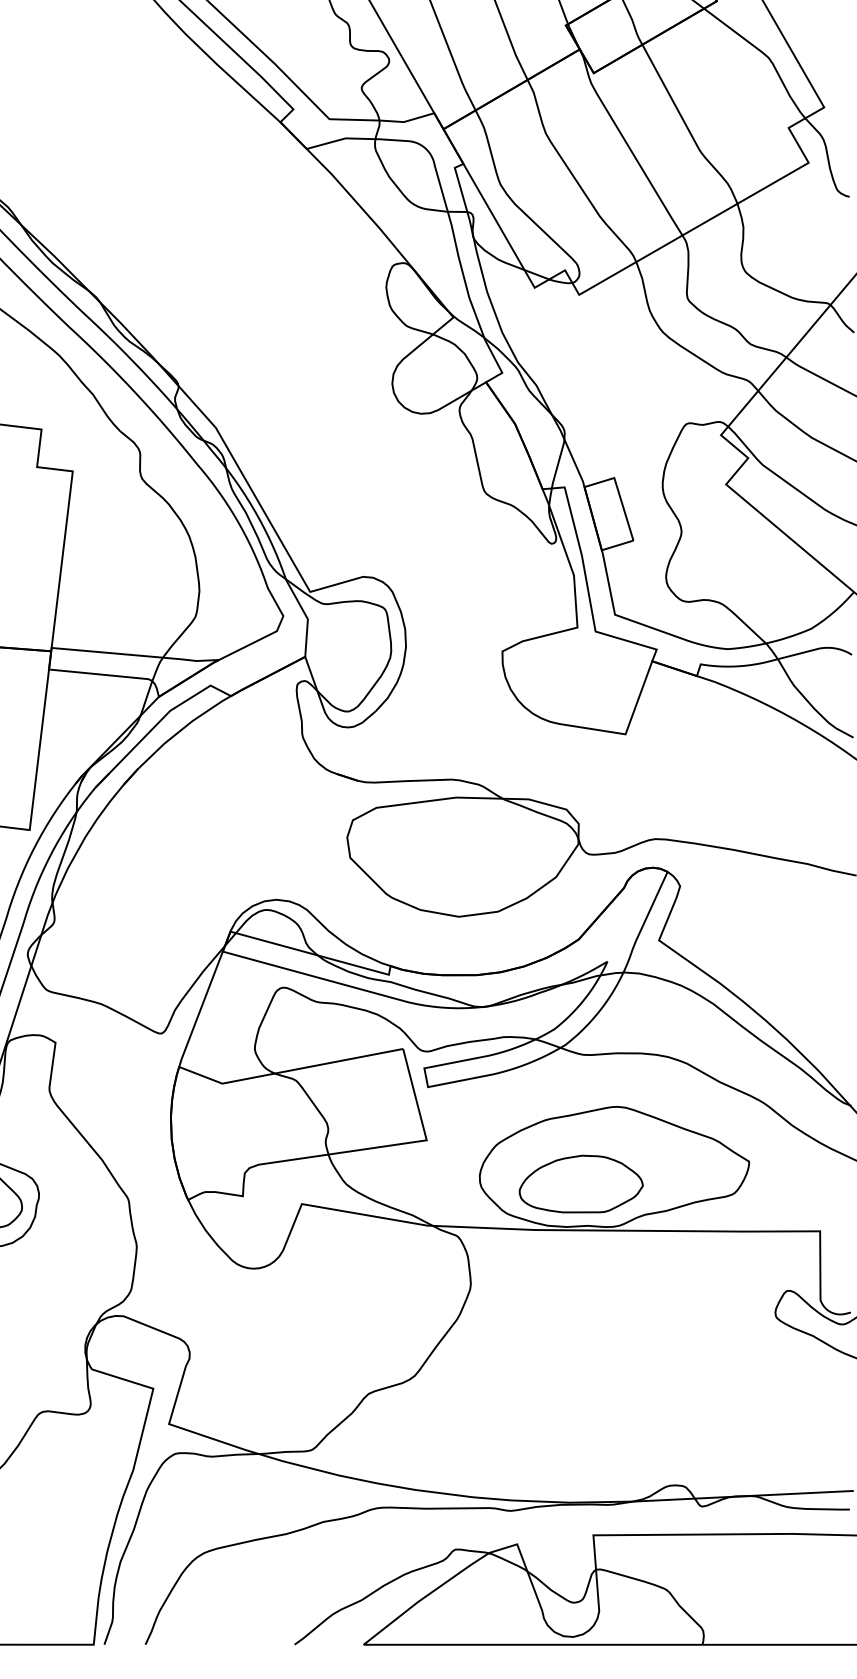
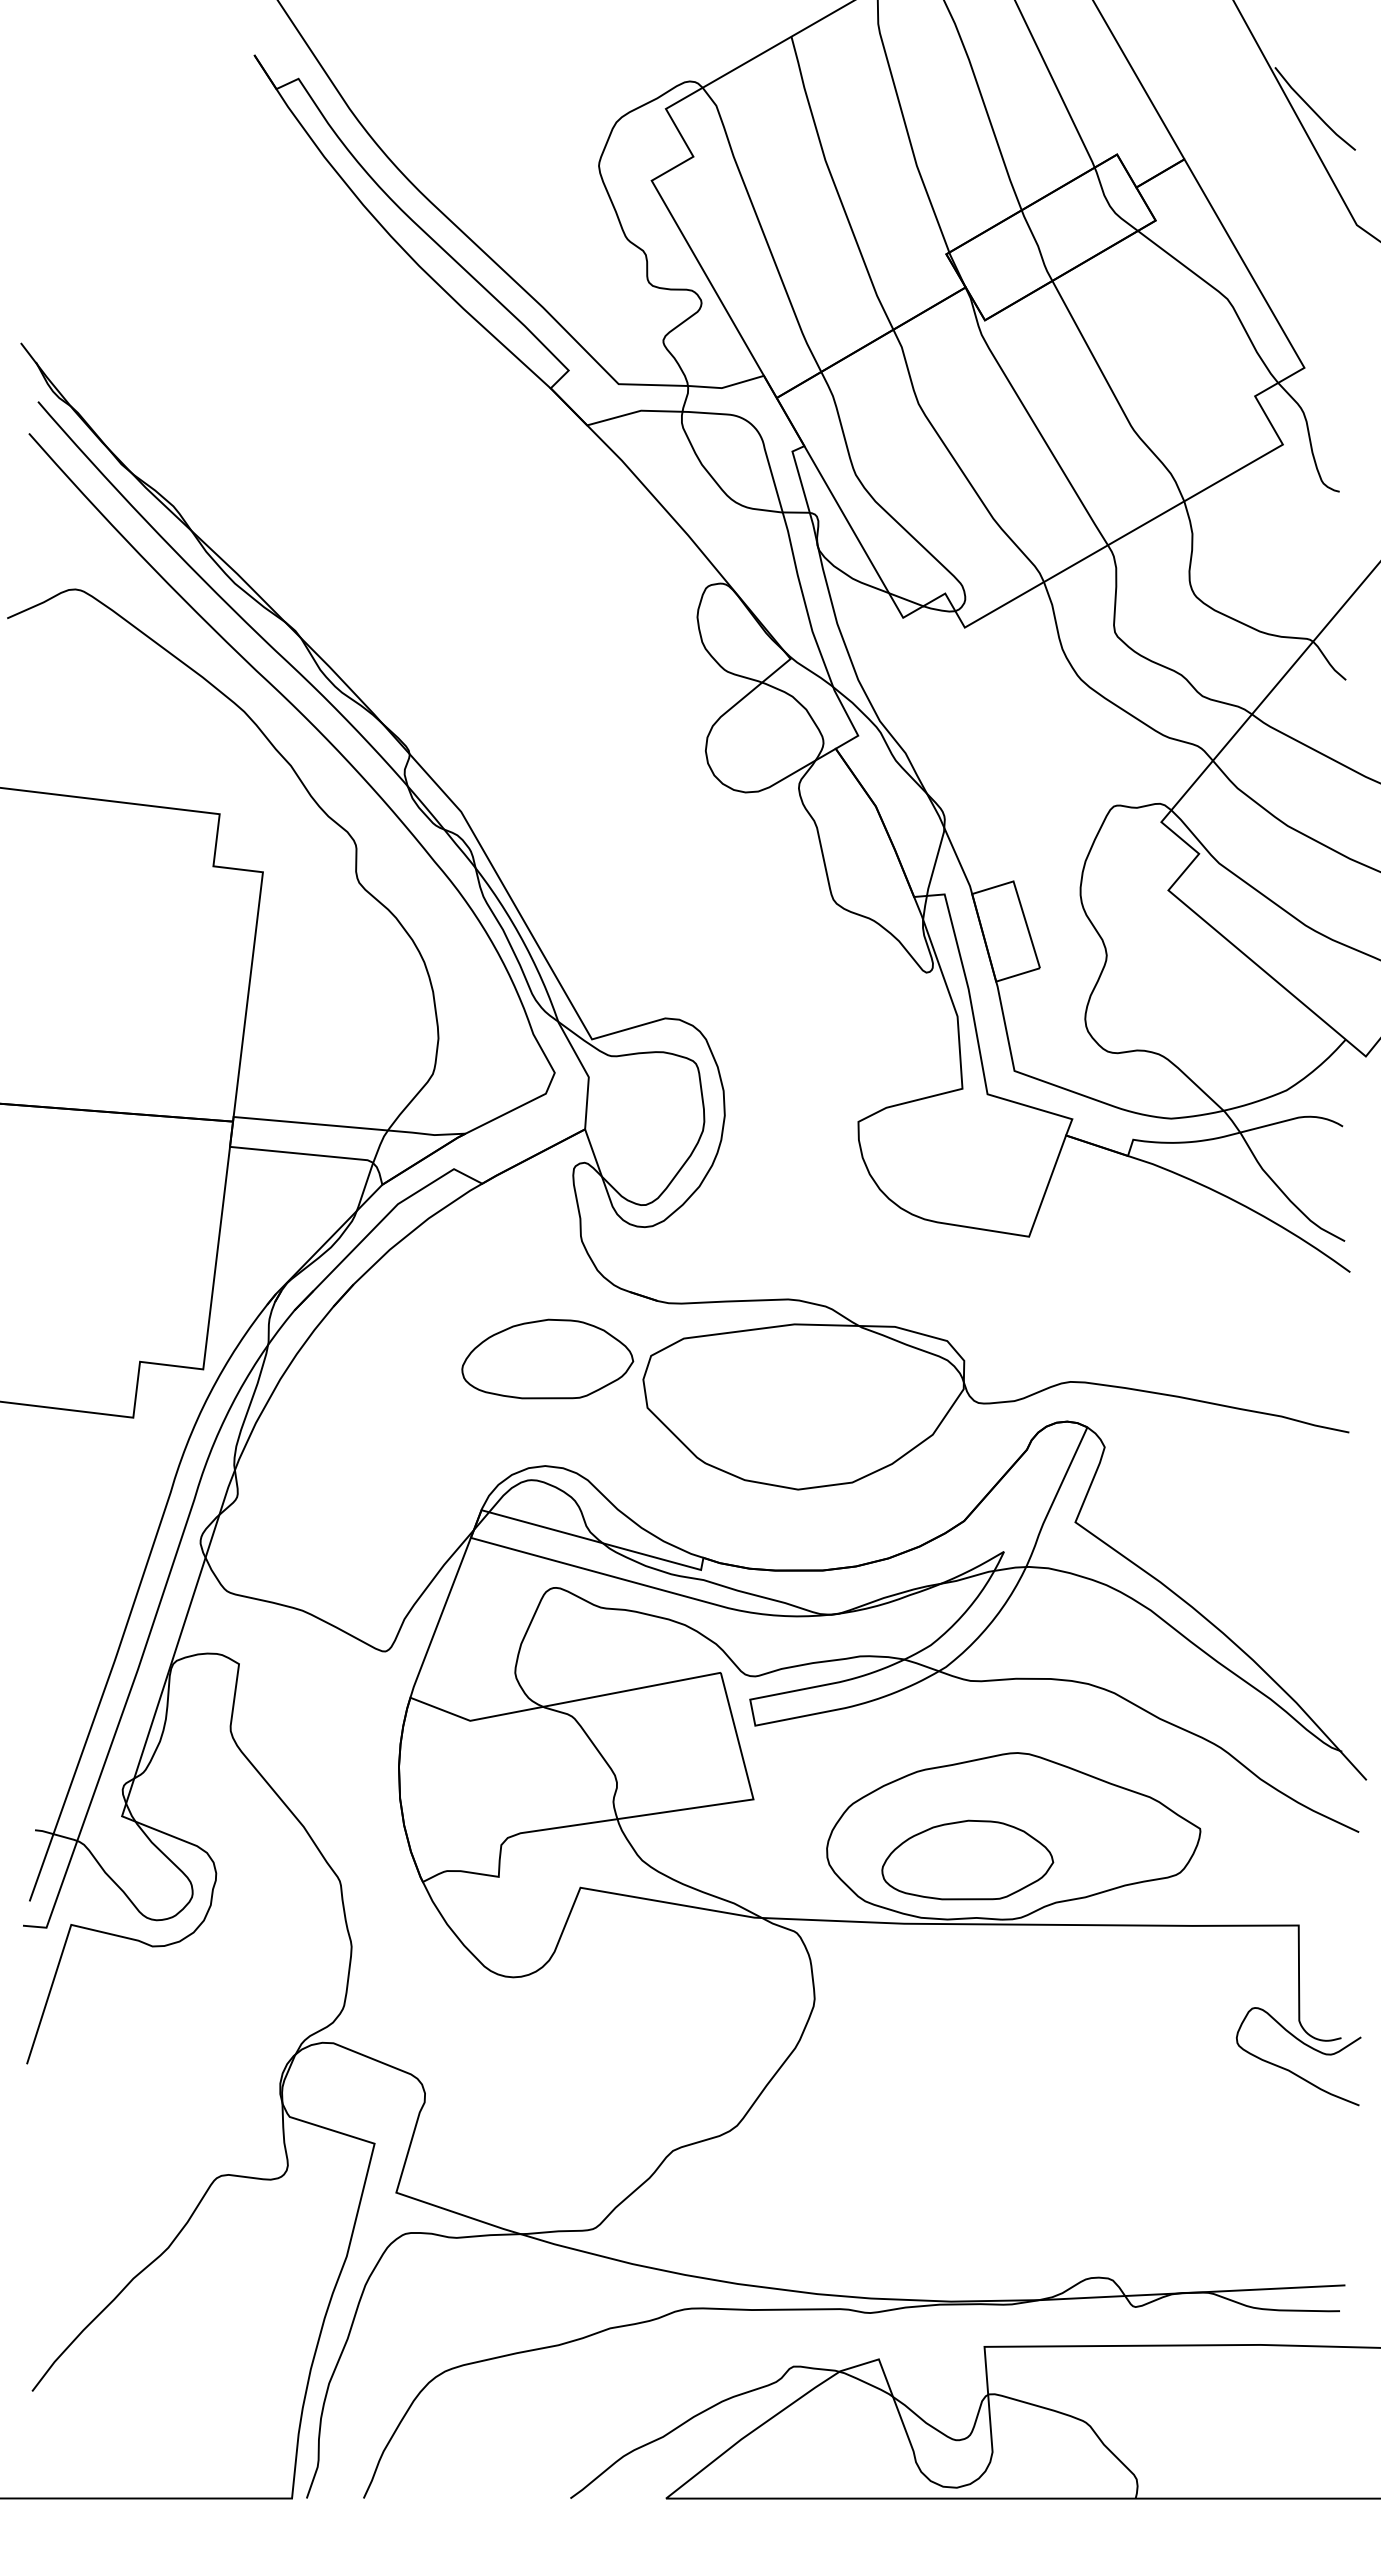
part: (278, 822) -> (547, 1358), added

